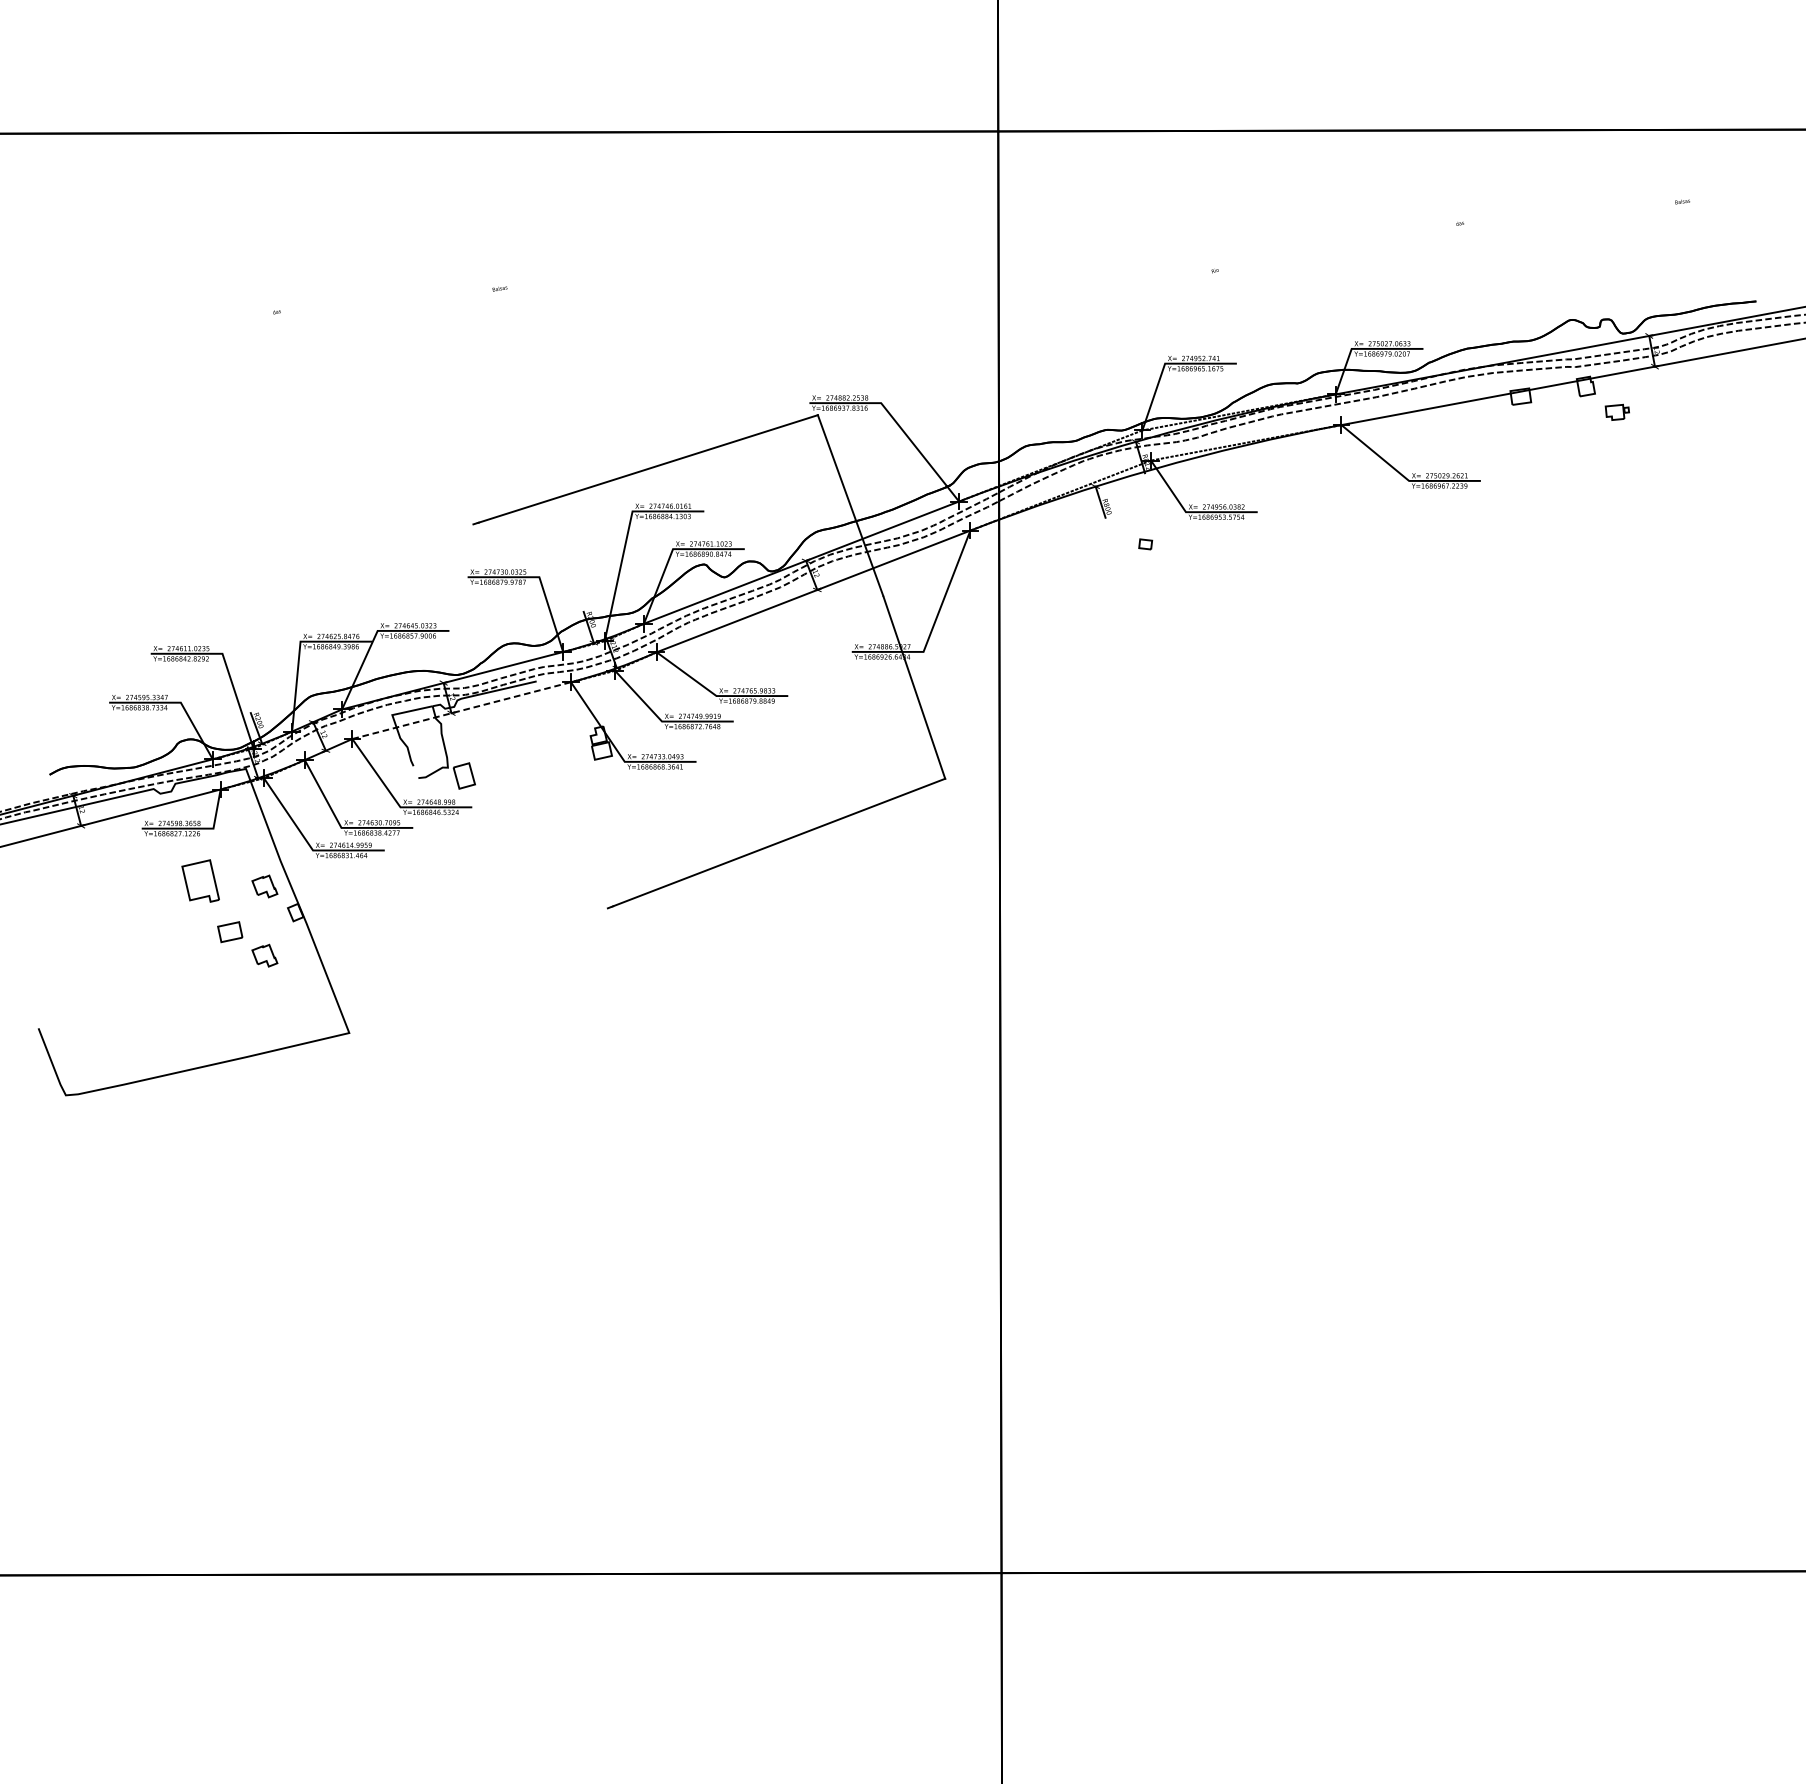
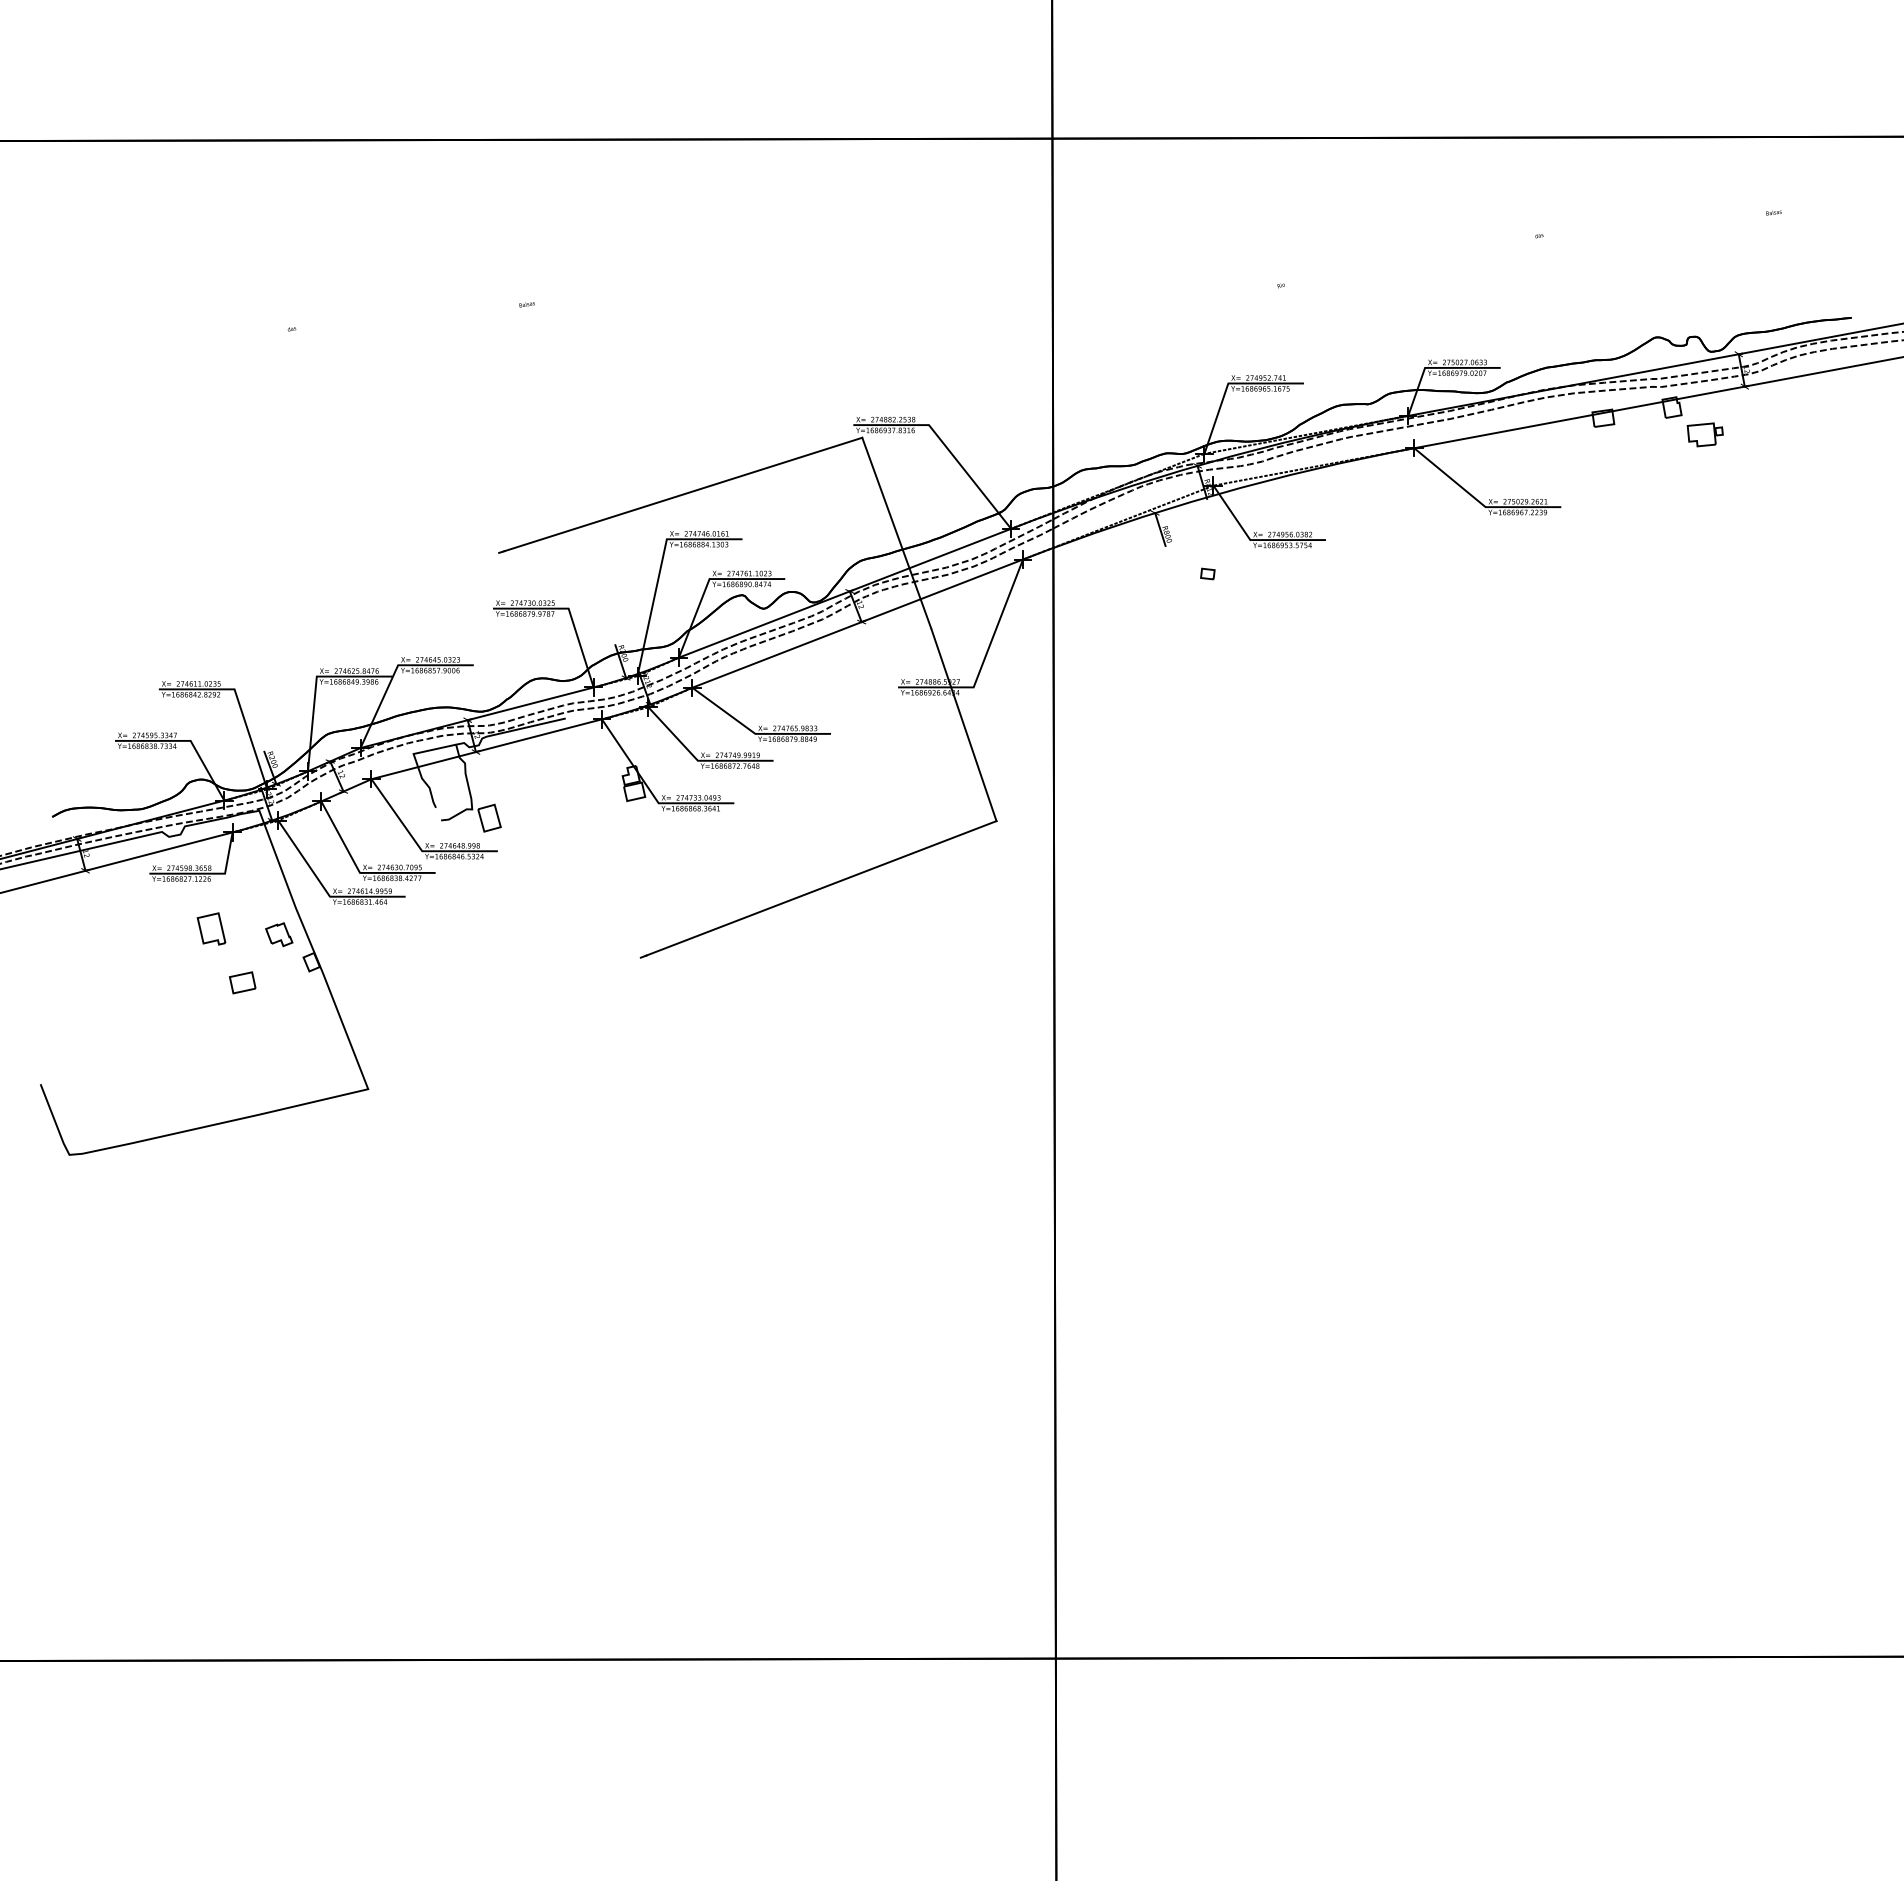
part: (1616, 412) -> (1704, 434), size x1.43
line: (462, 710) -> (487, 749), dashed -> solid
part: (200, 880) -> (211, 928), size x0.71
part: (265, 955) -> (279, 1007), removed

